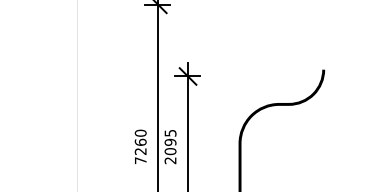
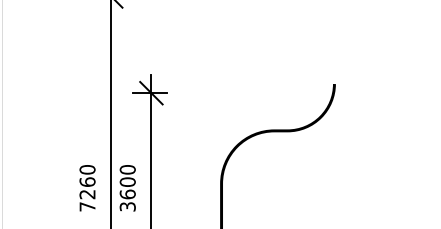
text: (170, 146) -> (127, 187), 2095 -> 3600

